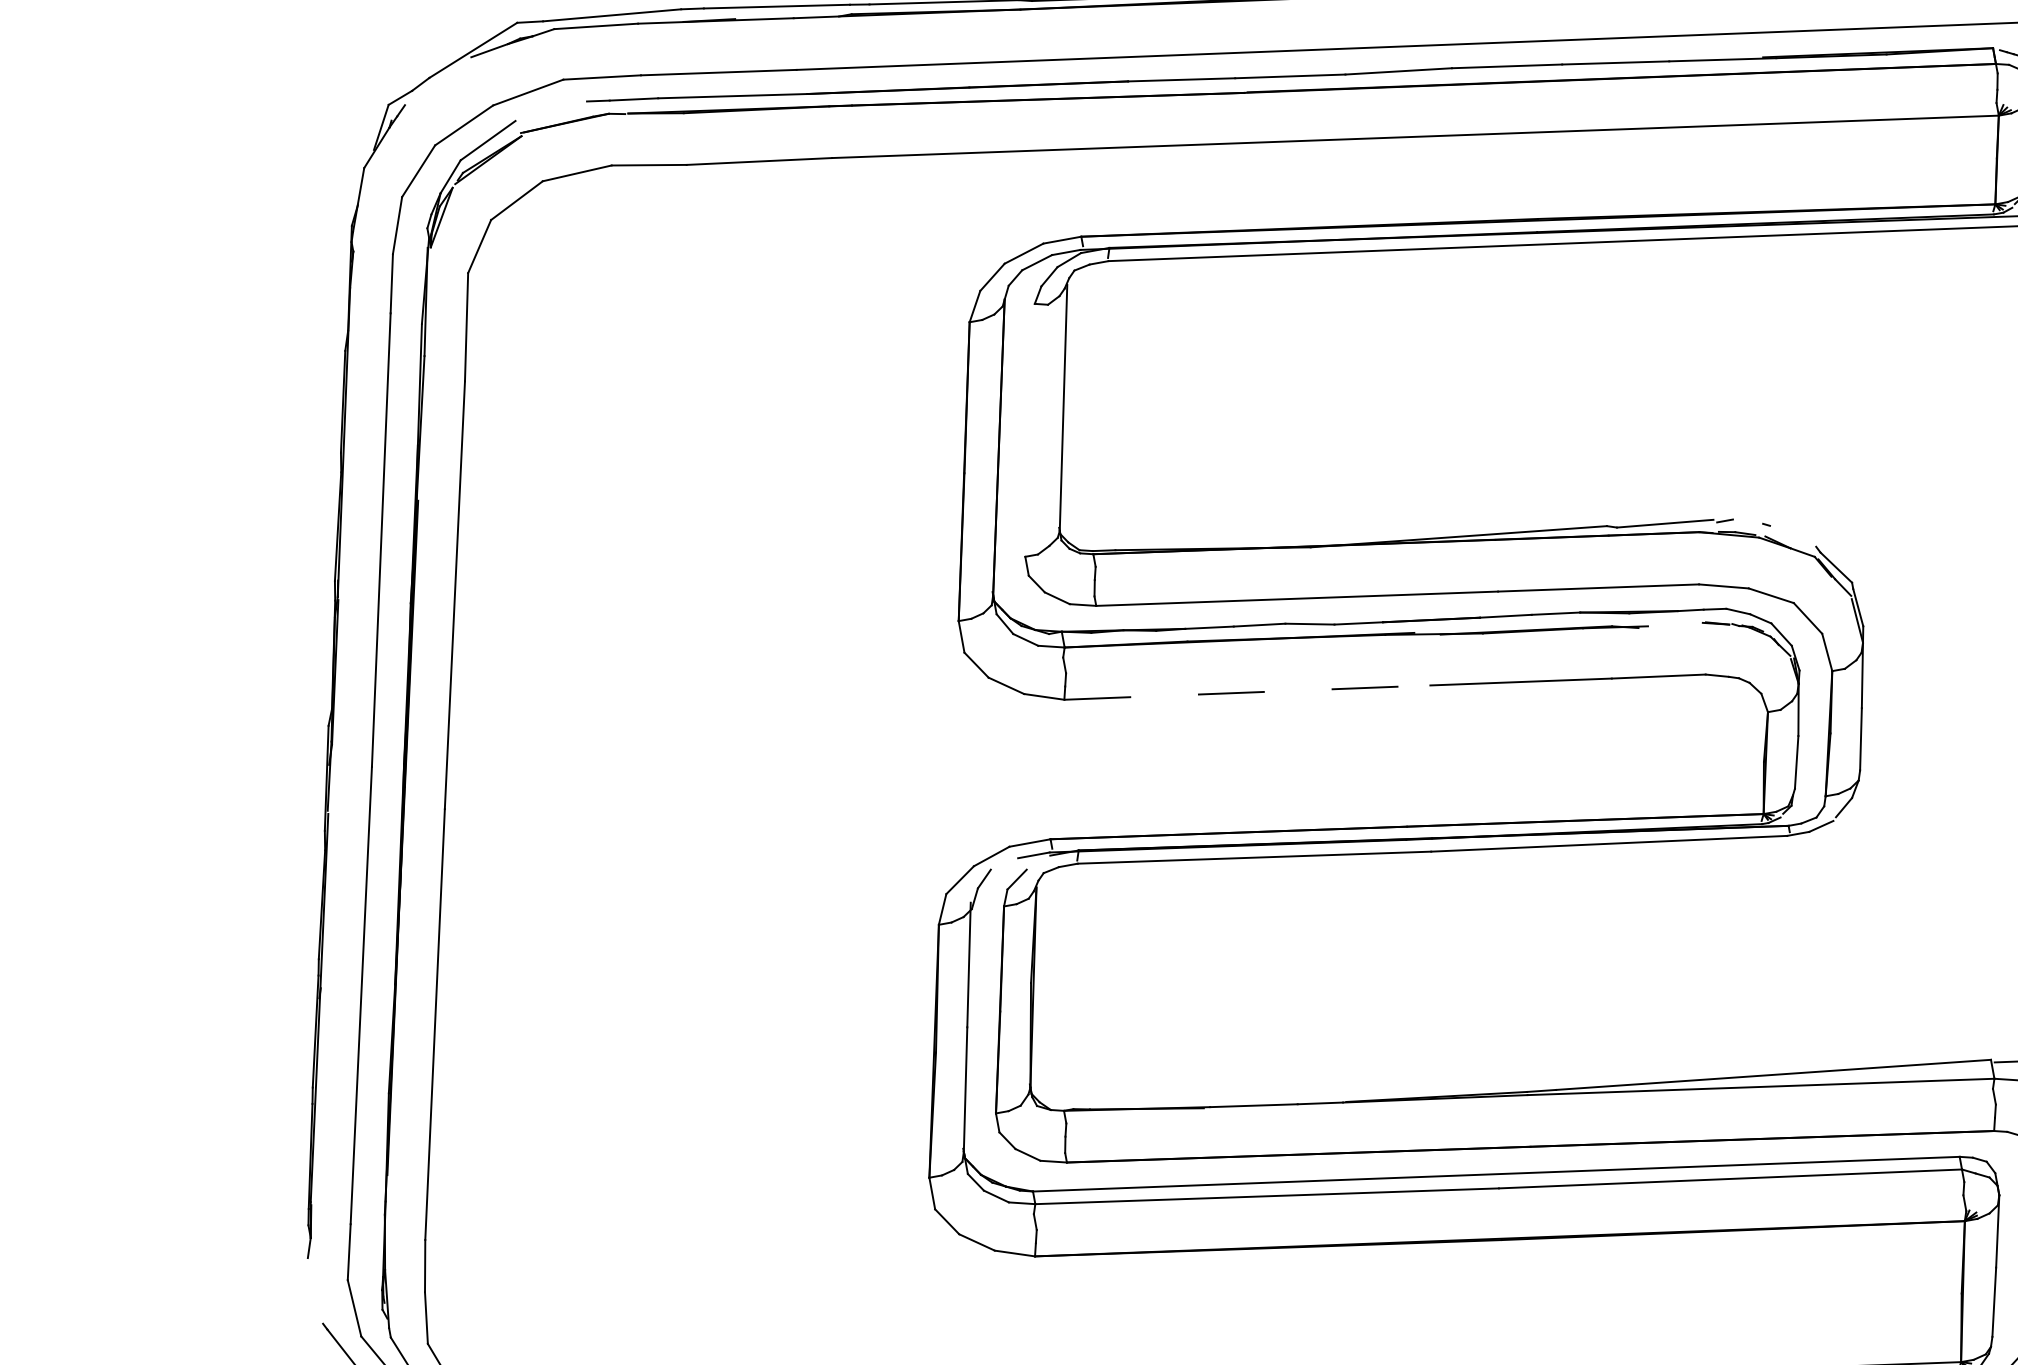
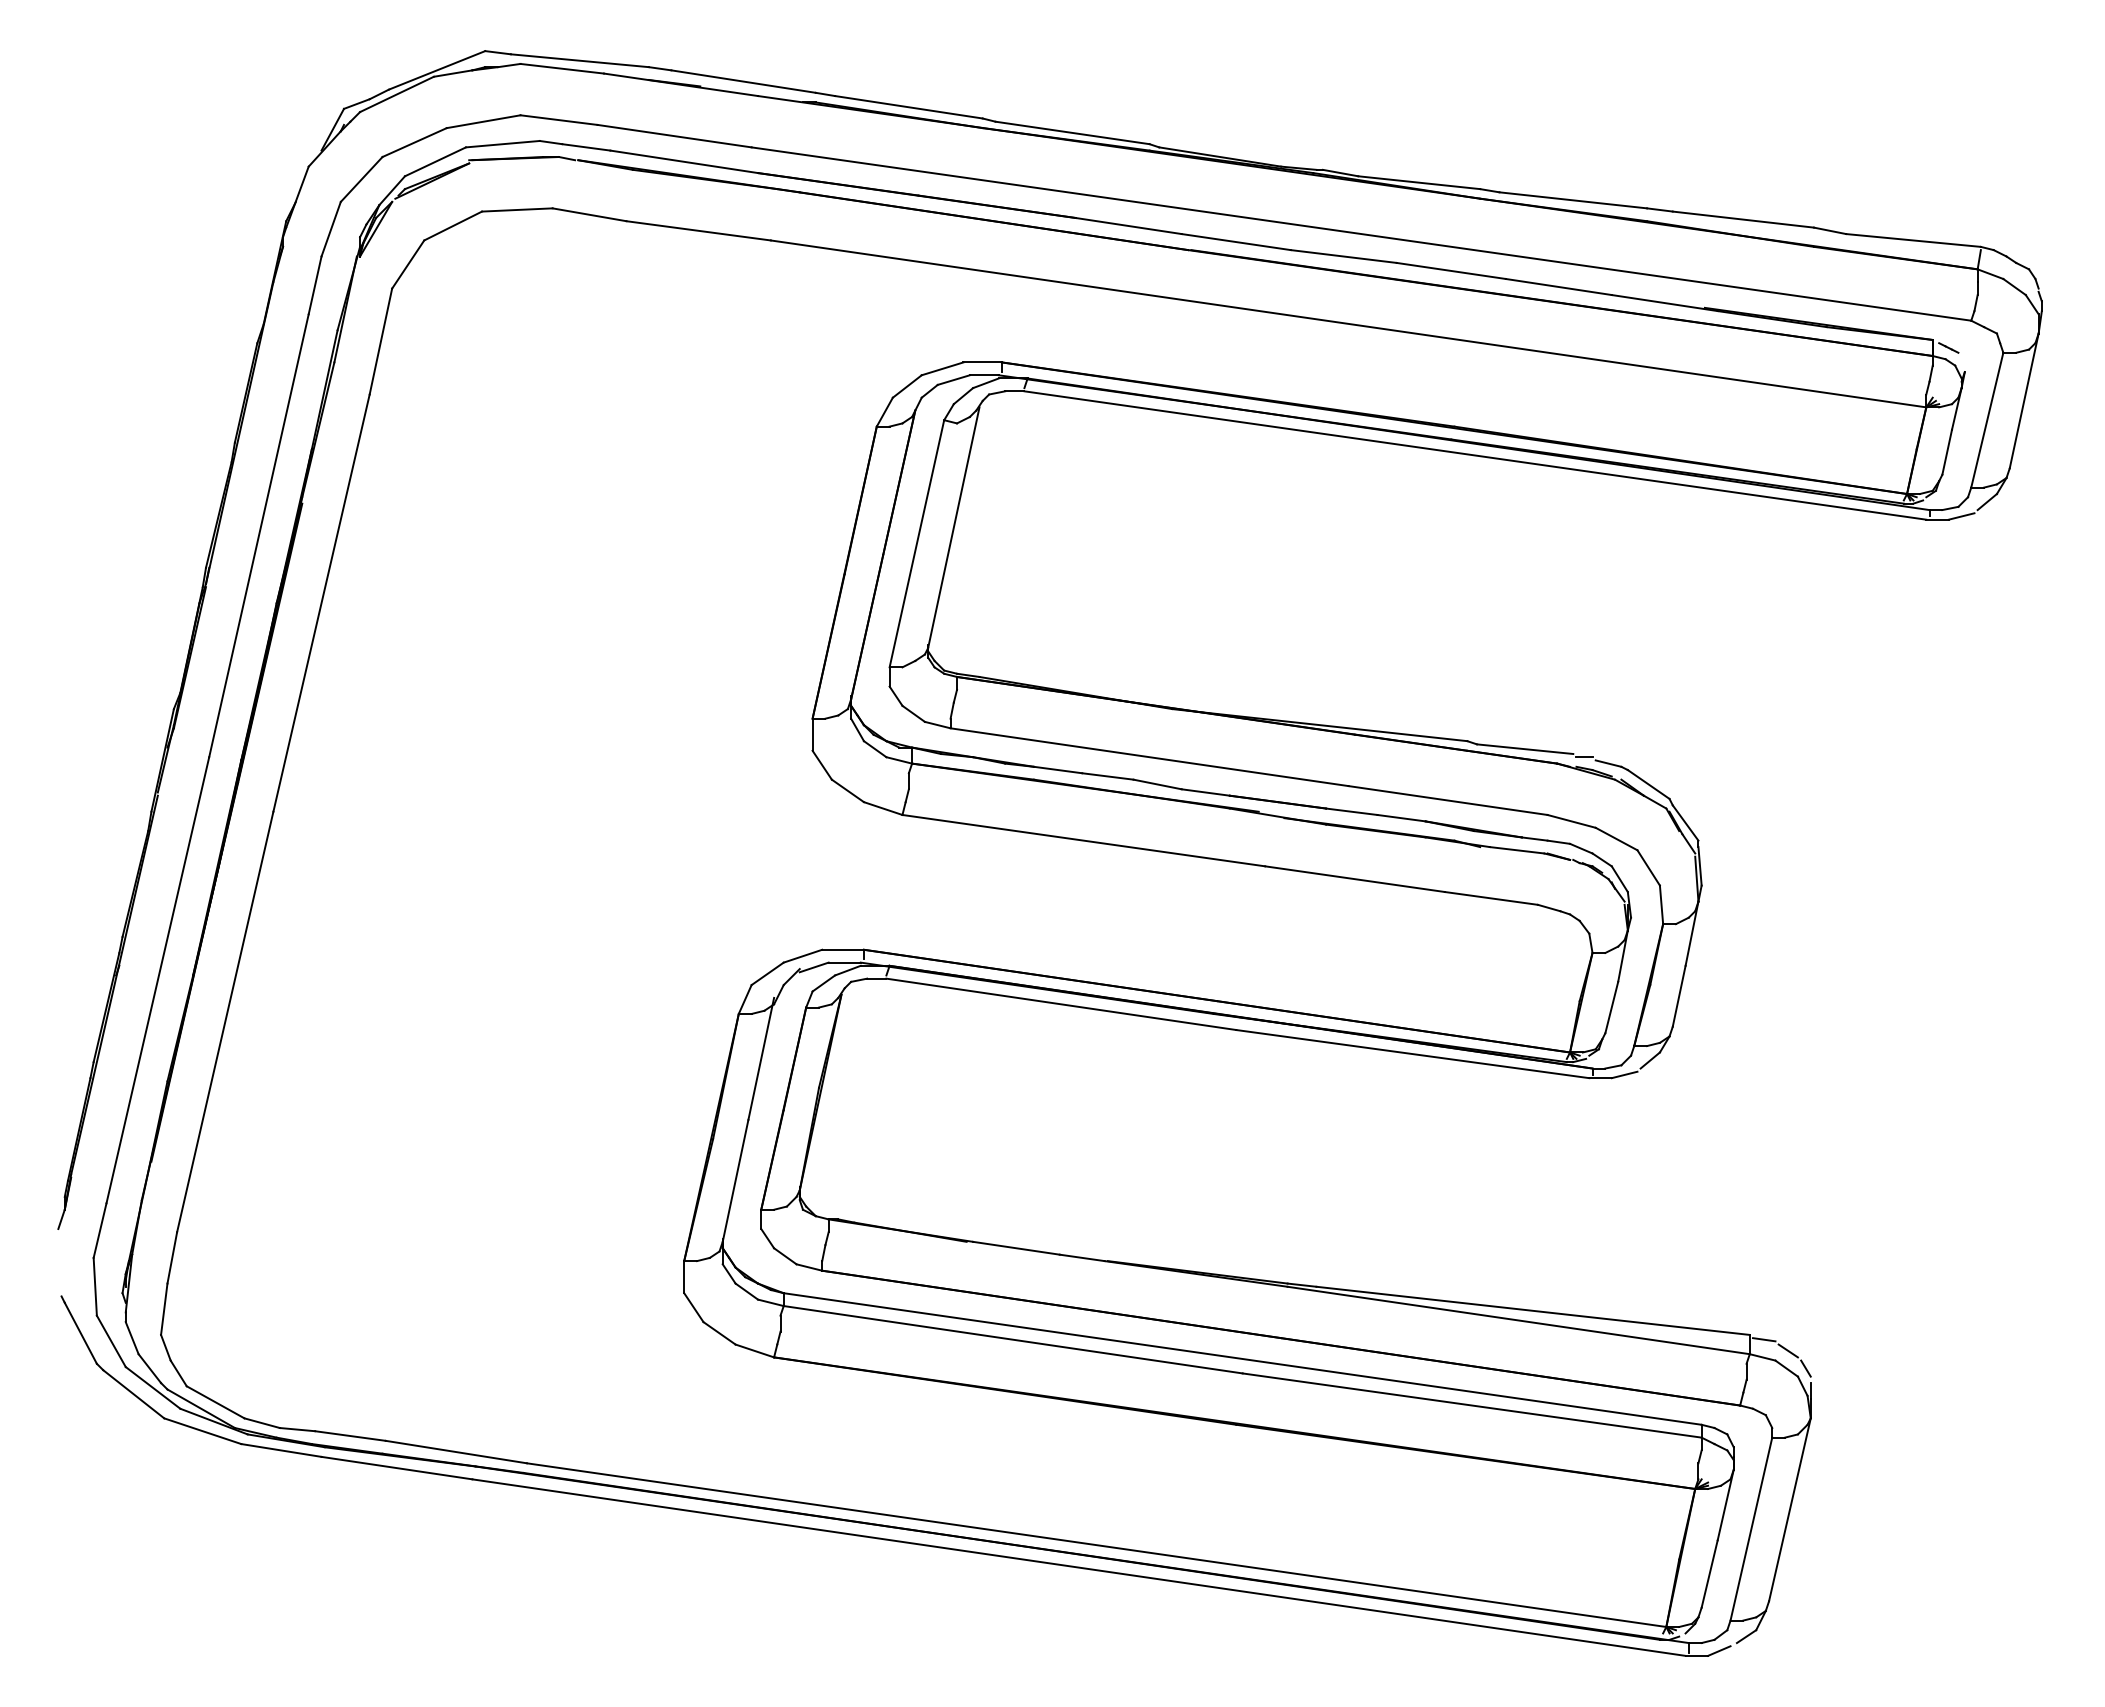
line: (437, 81) -> (396, 94), added
line: (550, 110) -> (502, 143), added
line: (1029, 430) -> (916, 543), added
line: (1749, 522) -> (1608, 763), added
line: (1792, 536) -> (1648, 784), added
line: (1674, 624) -> (1516, 850), added
line: (1248, 692) -> (1084, 840), dashed -> solid
line: (1038, 862) -> (847, 970), added
line: (1004, 865) -> (813, 967), added

